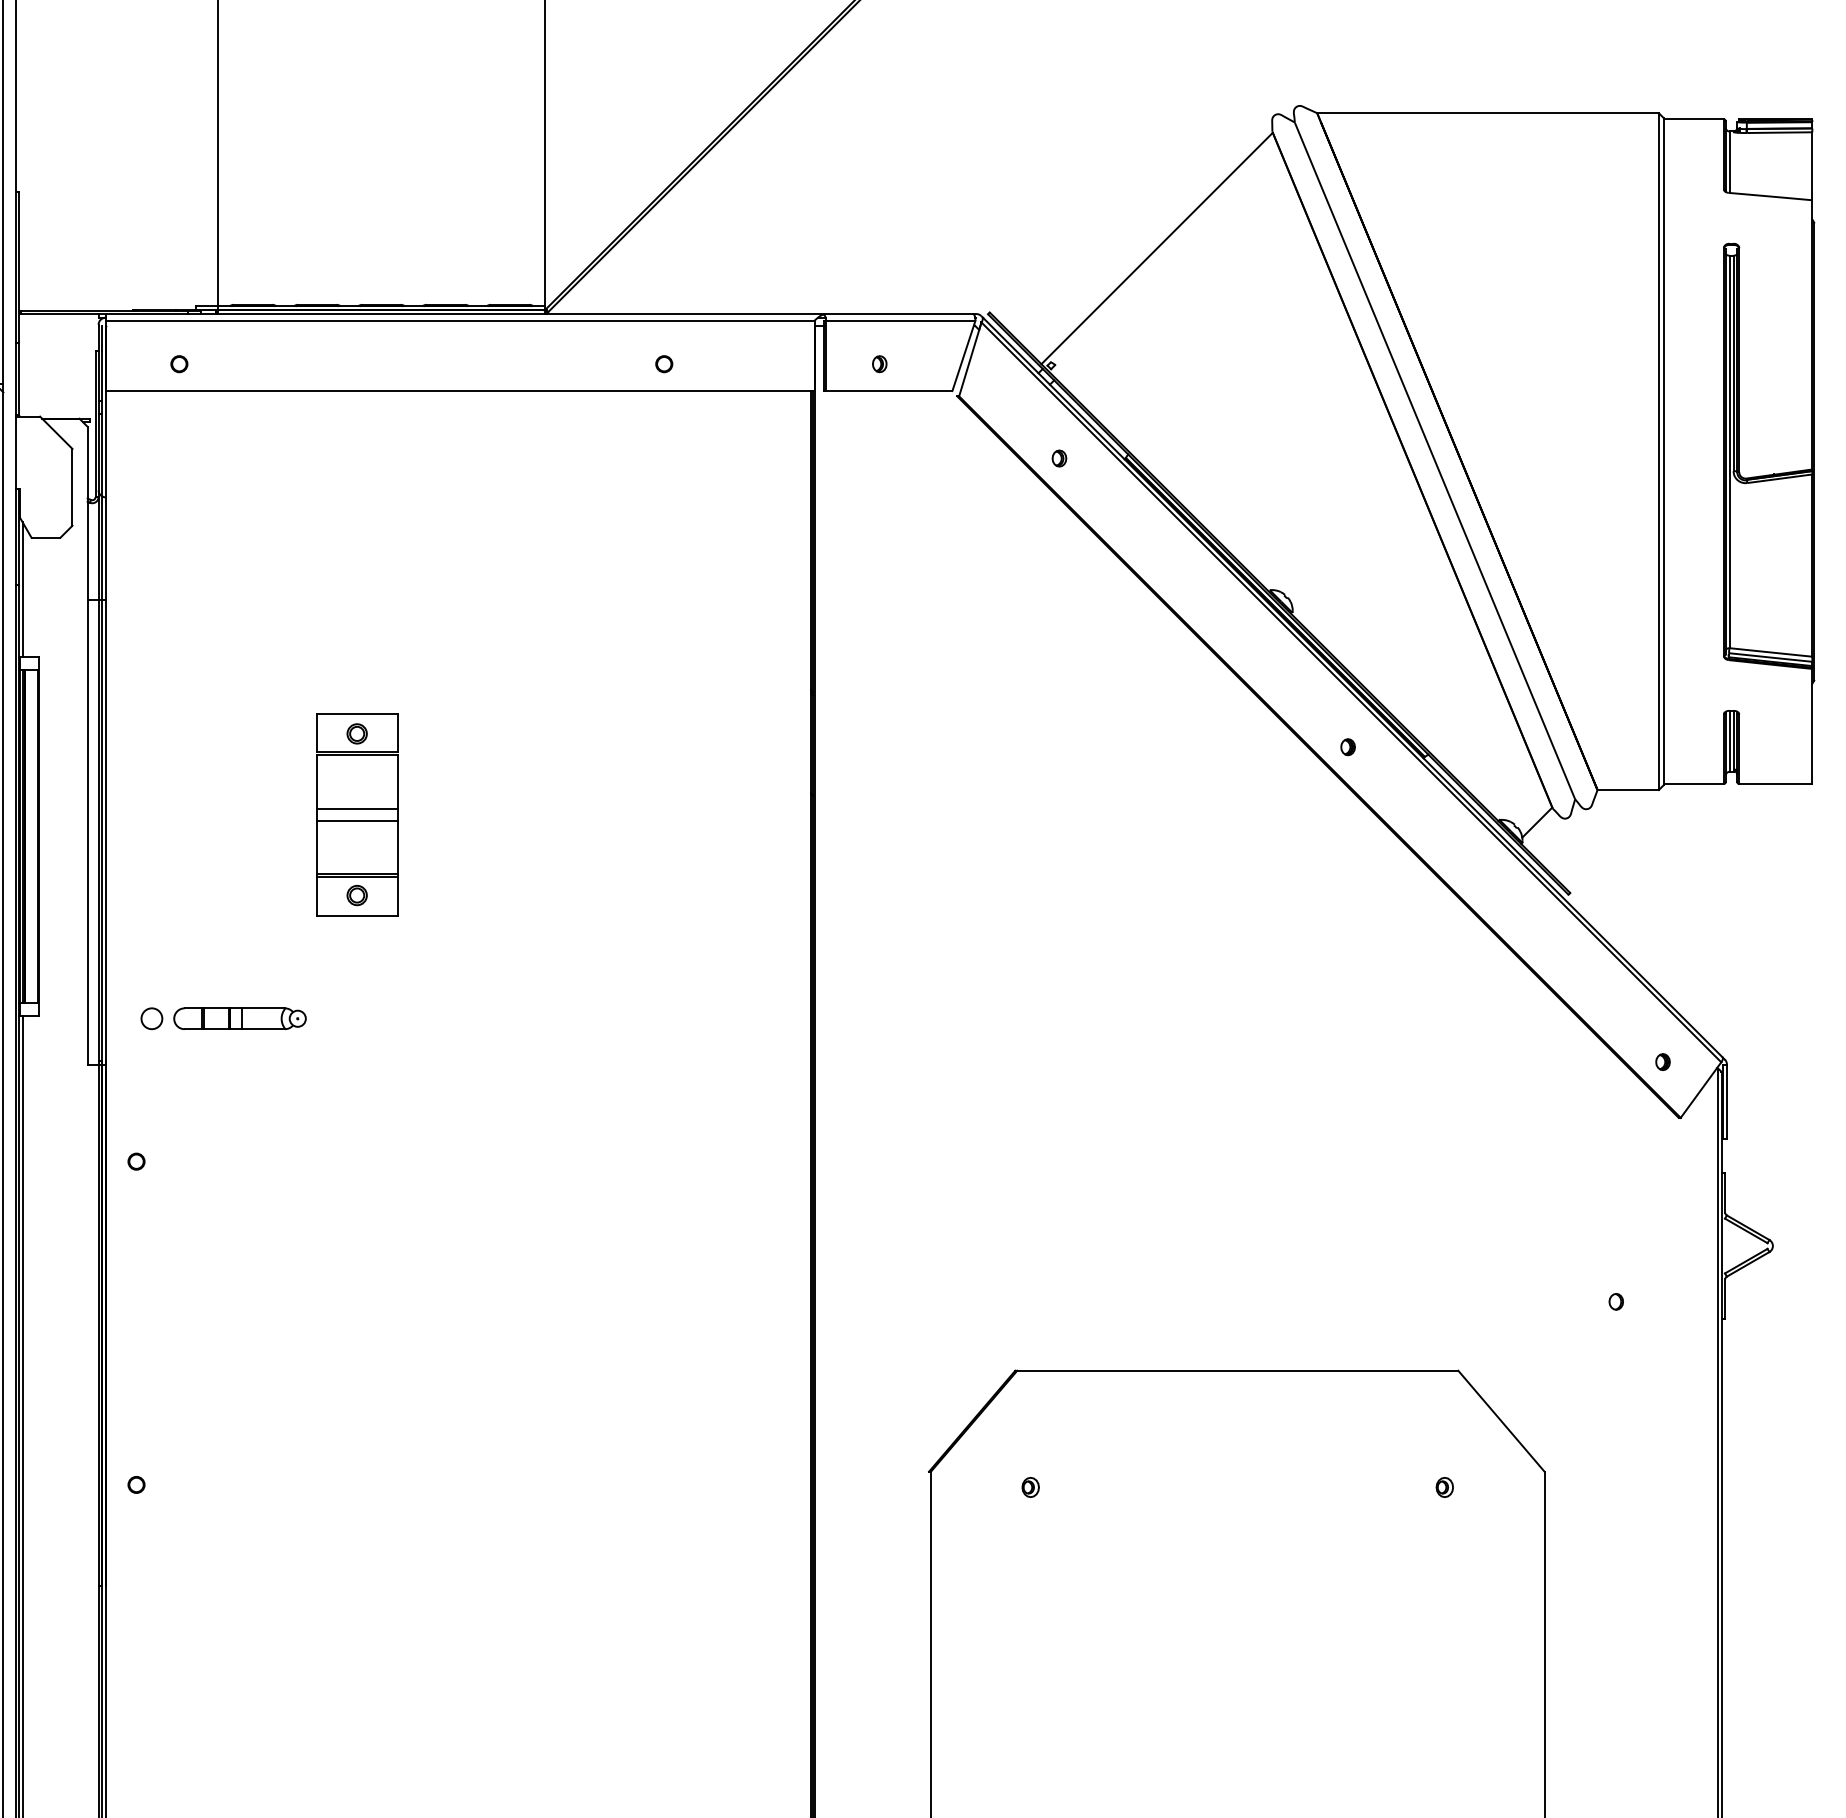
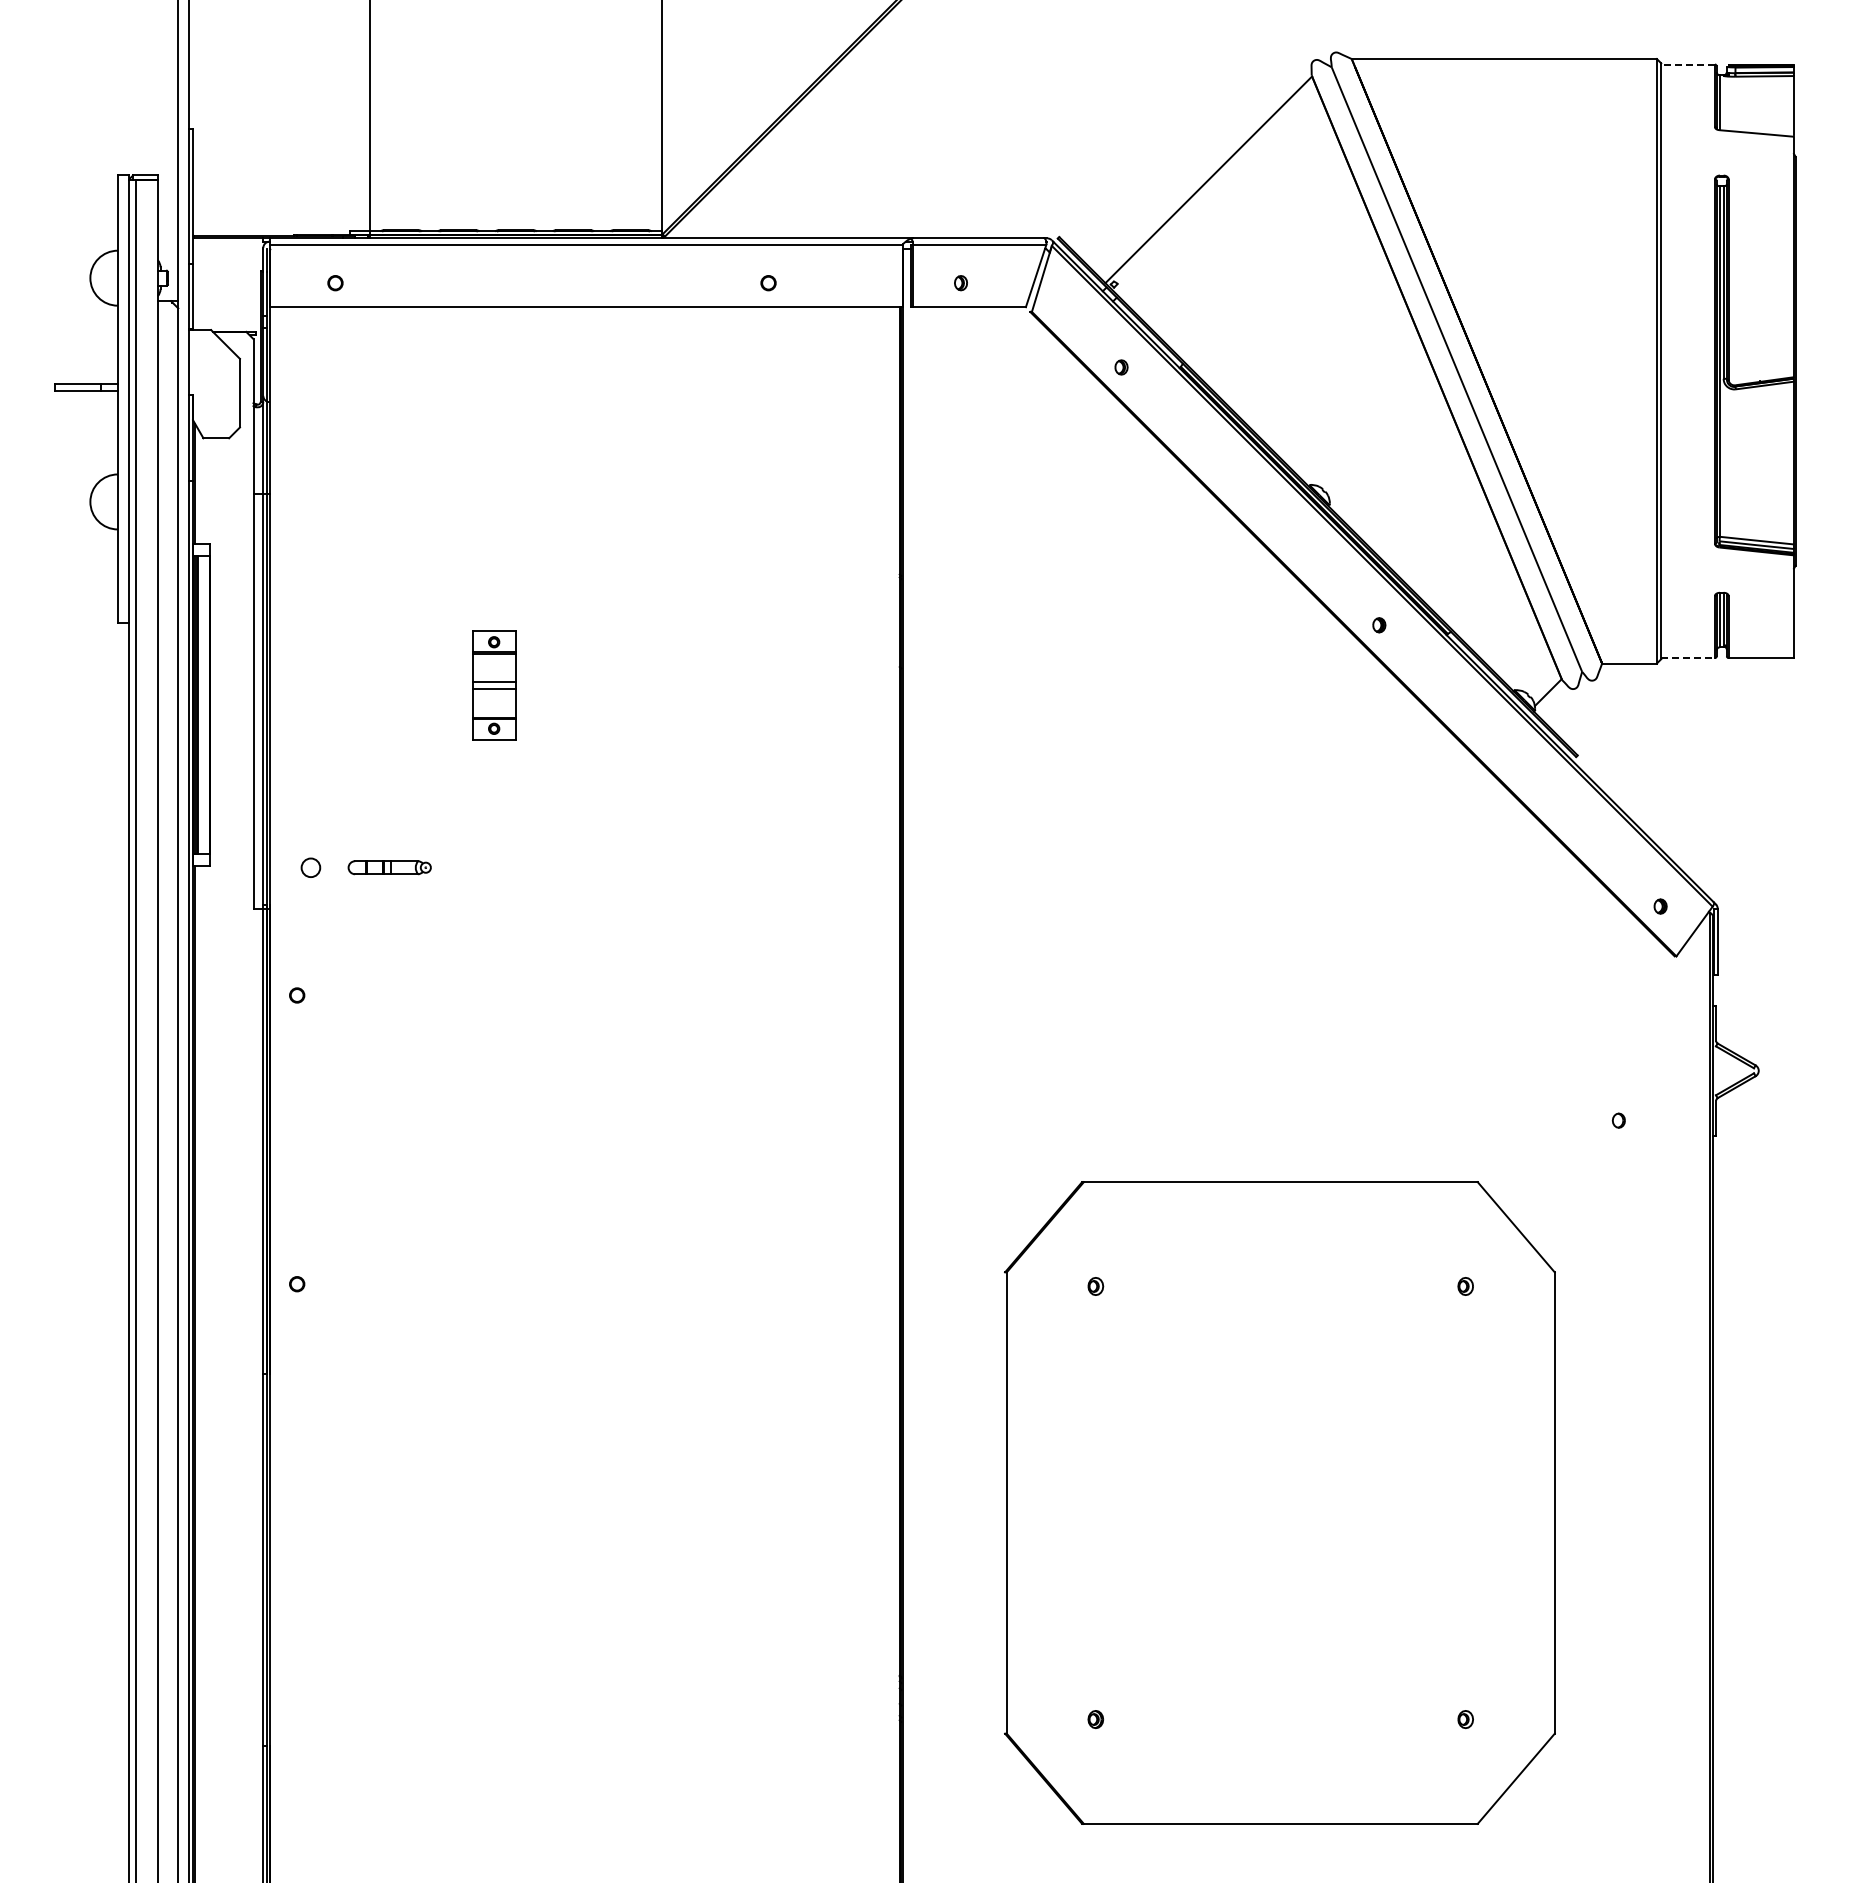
line: (1694, 119) -> (1688, 64), solid -> dashed
line: (1694, 784) -> (1688, 658), solid -> dashed
part: (356, 814) -> (493, 685), size x0.6
part: (239, 1018) -> (389, 867), size x0.7

